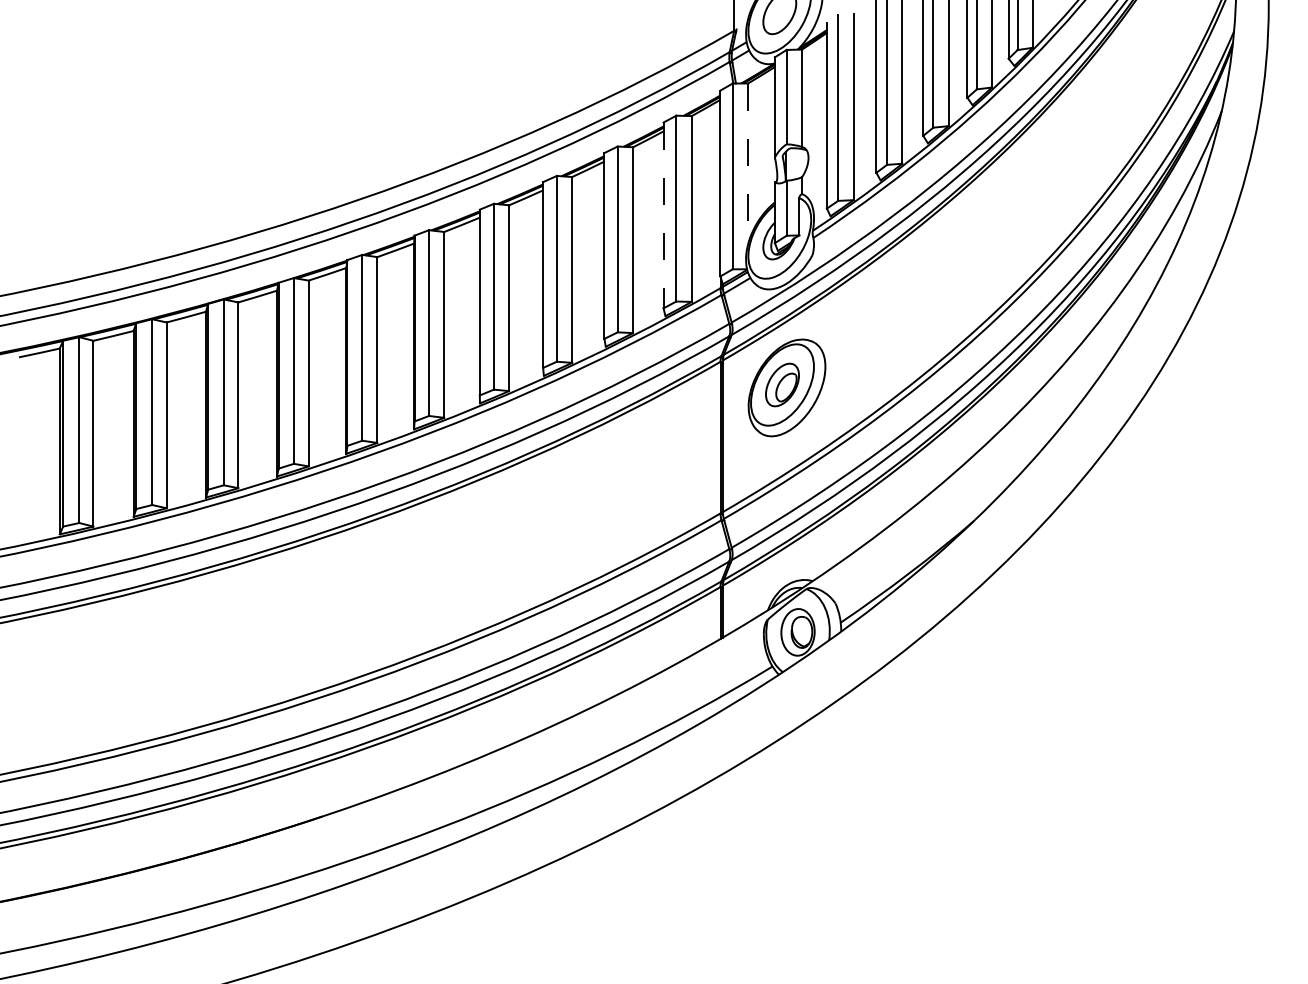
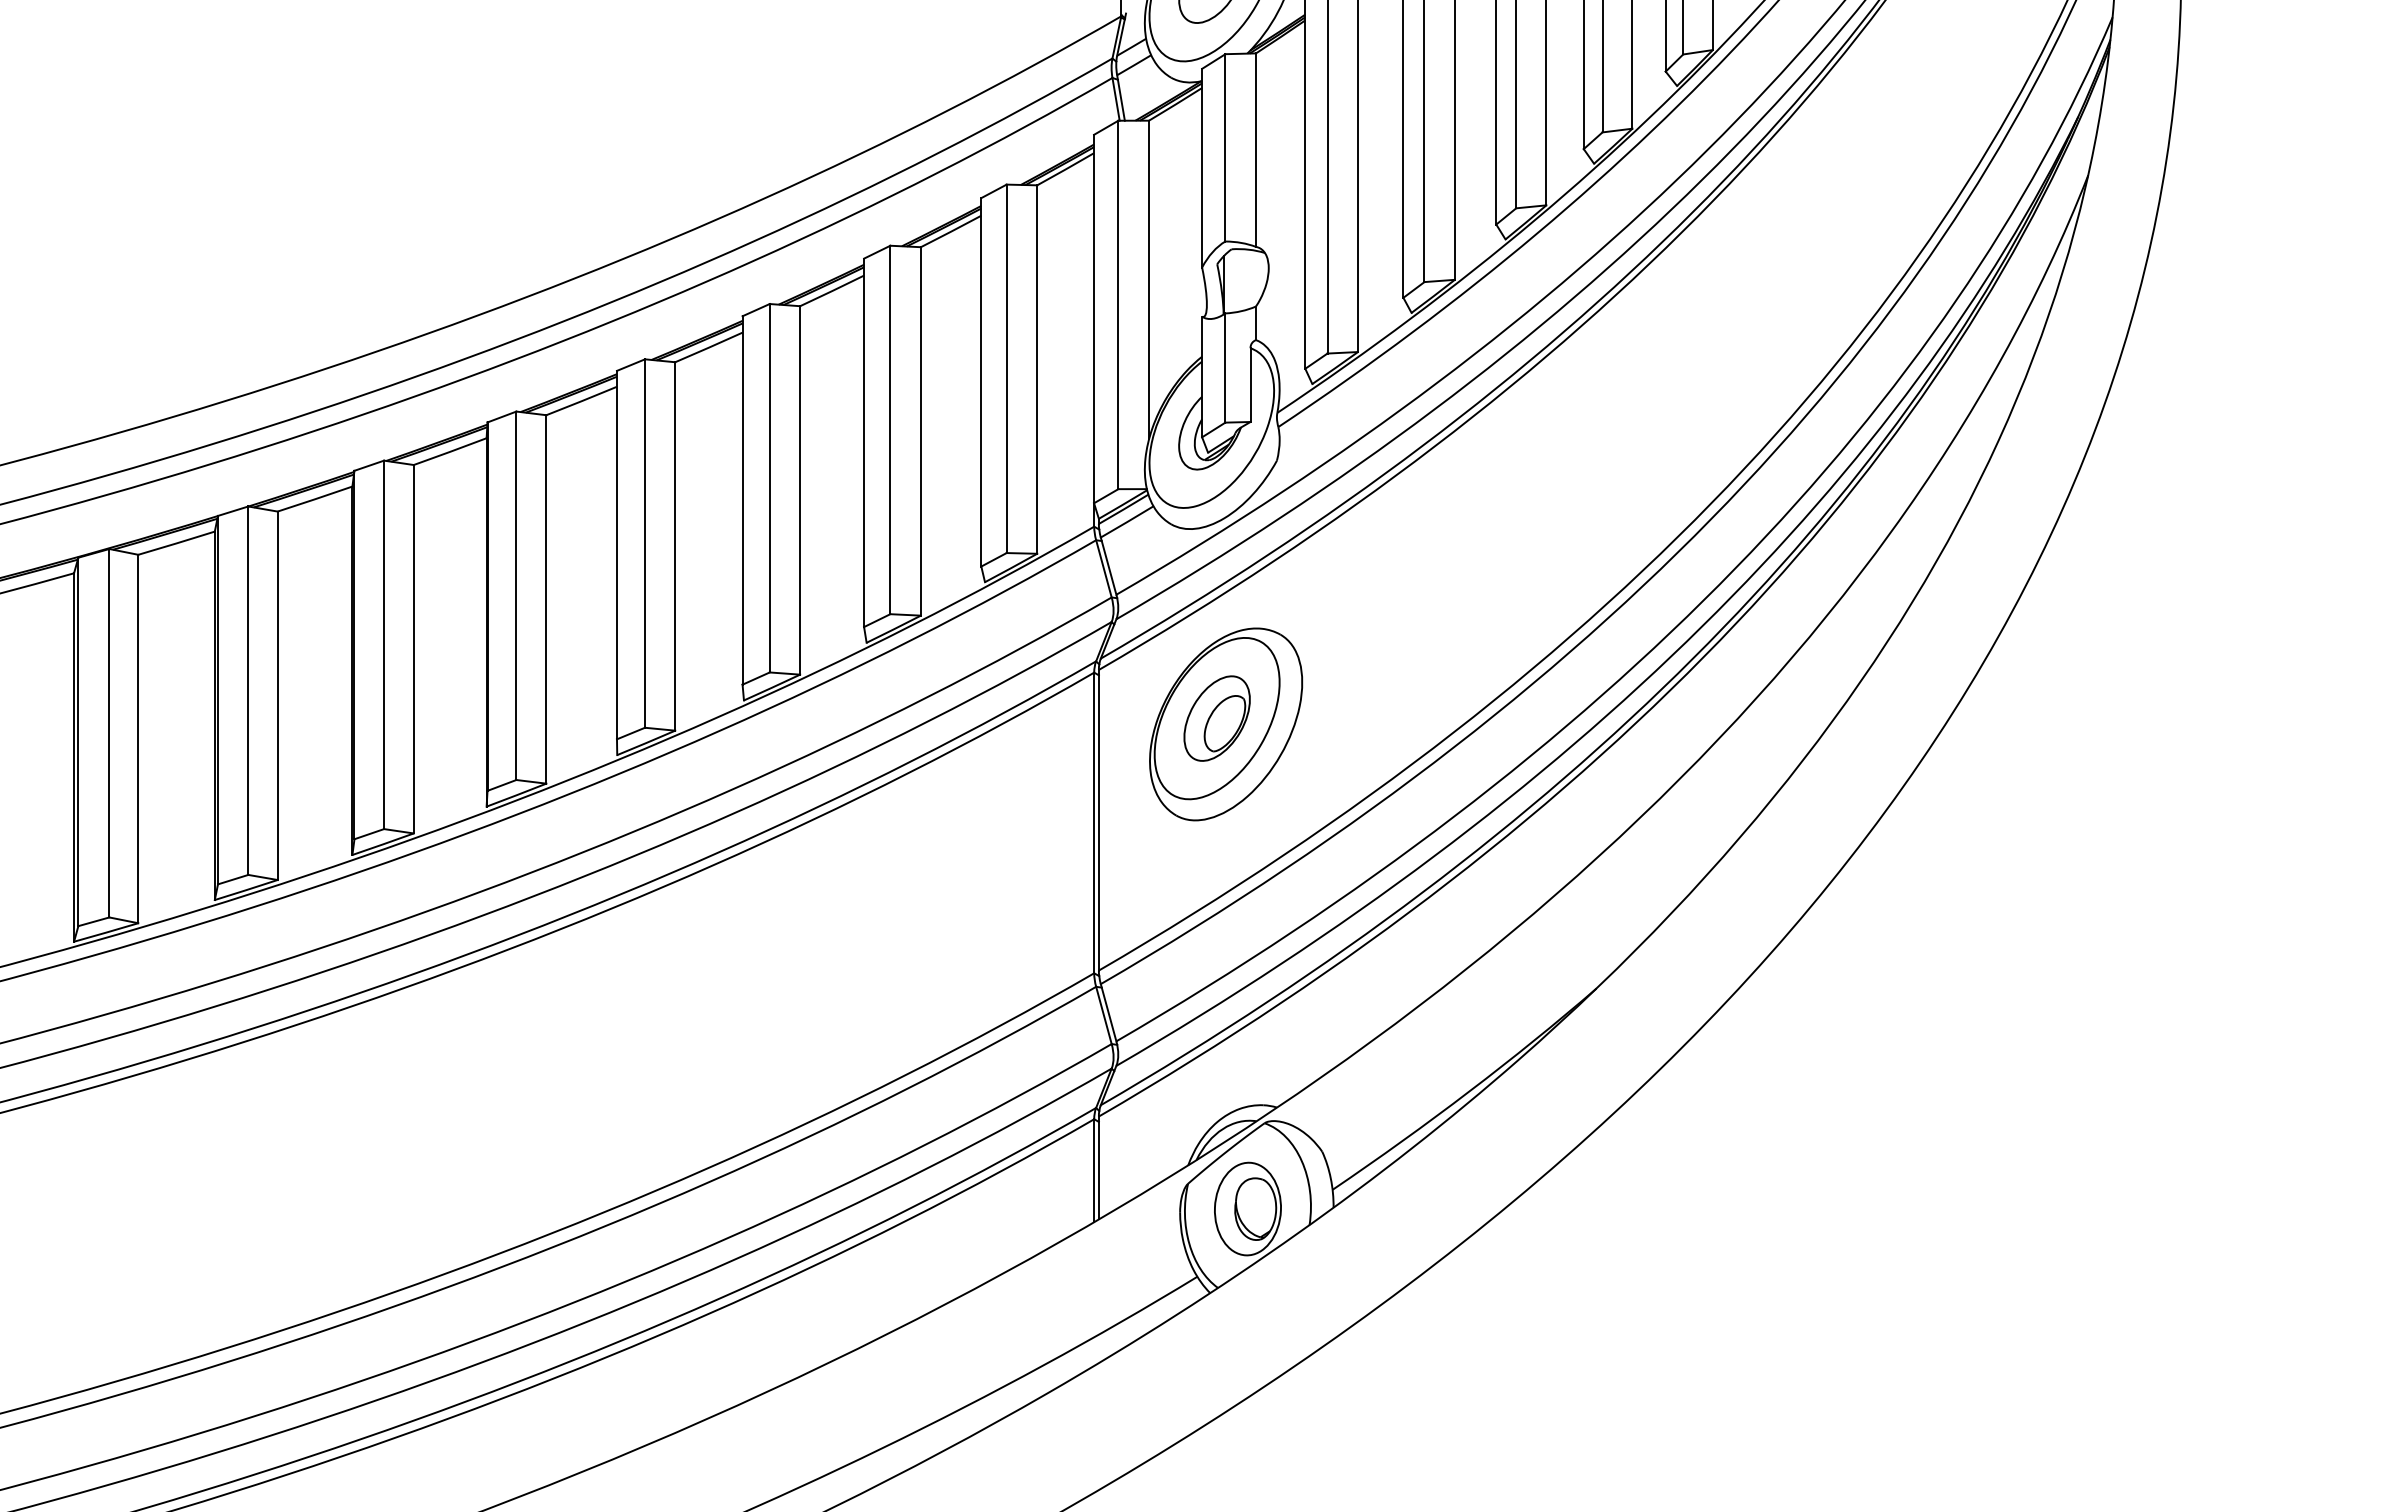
line: (748, 164) -> (1149, 281), dashed -> solid
line: (663, 215) -> (981, 382), dashed -> solid

